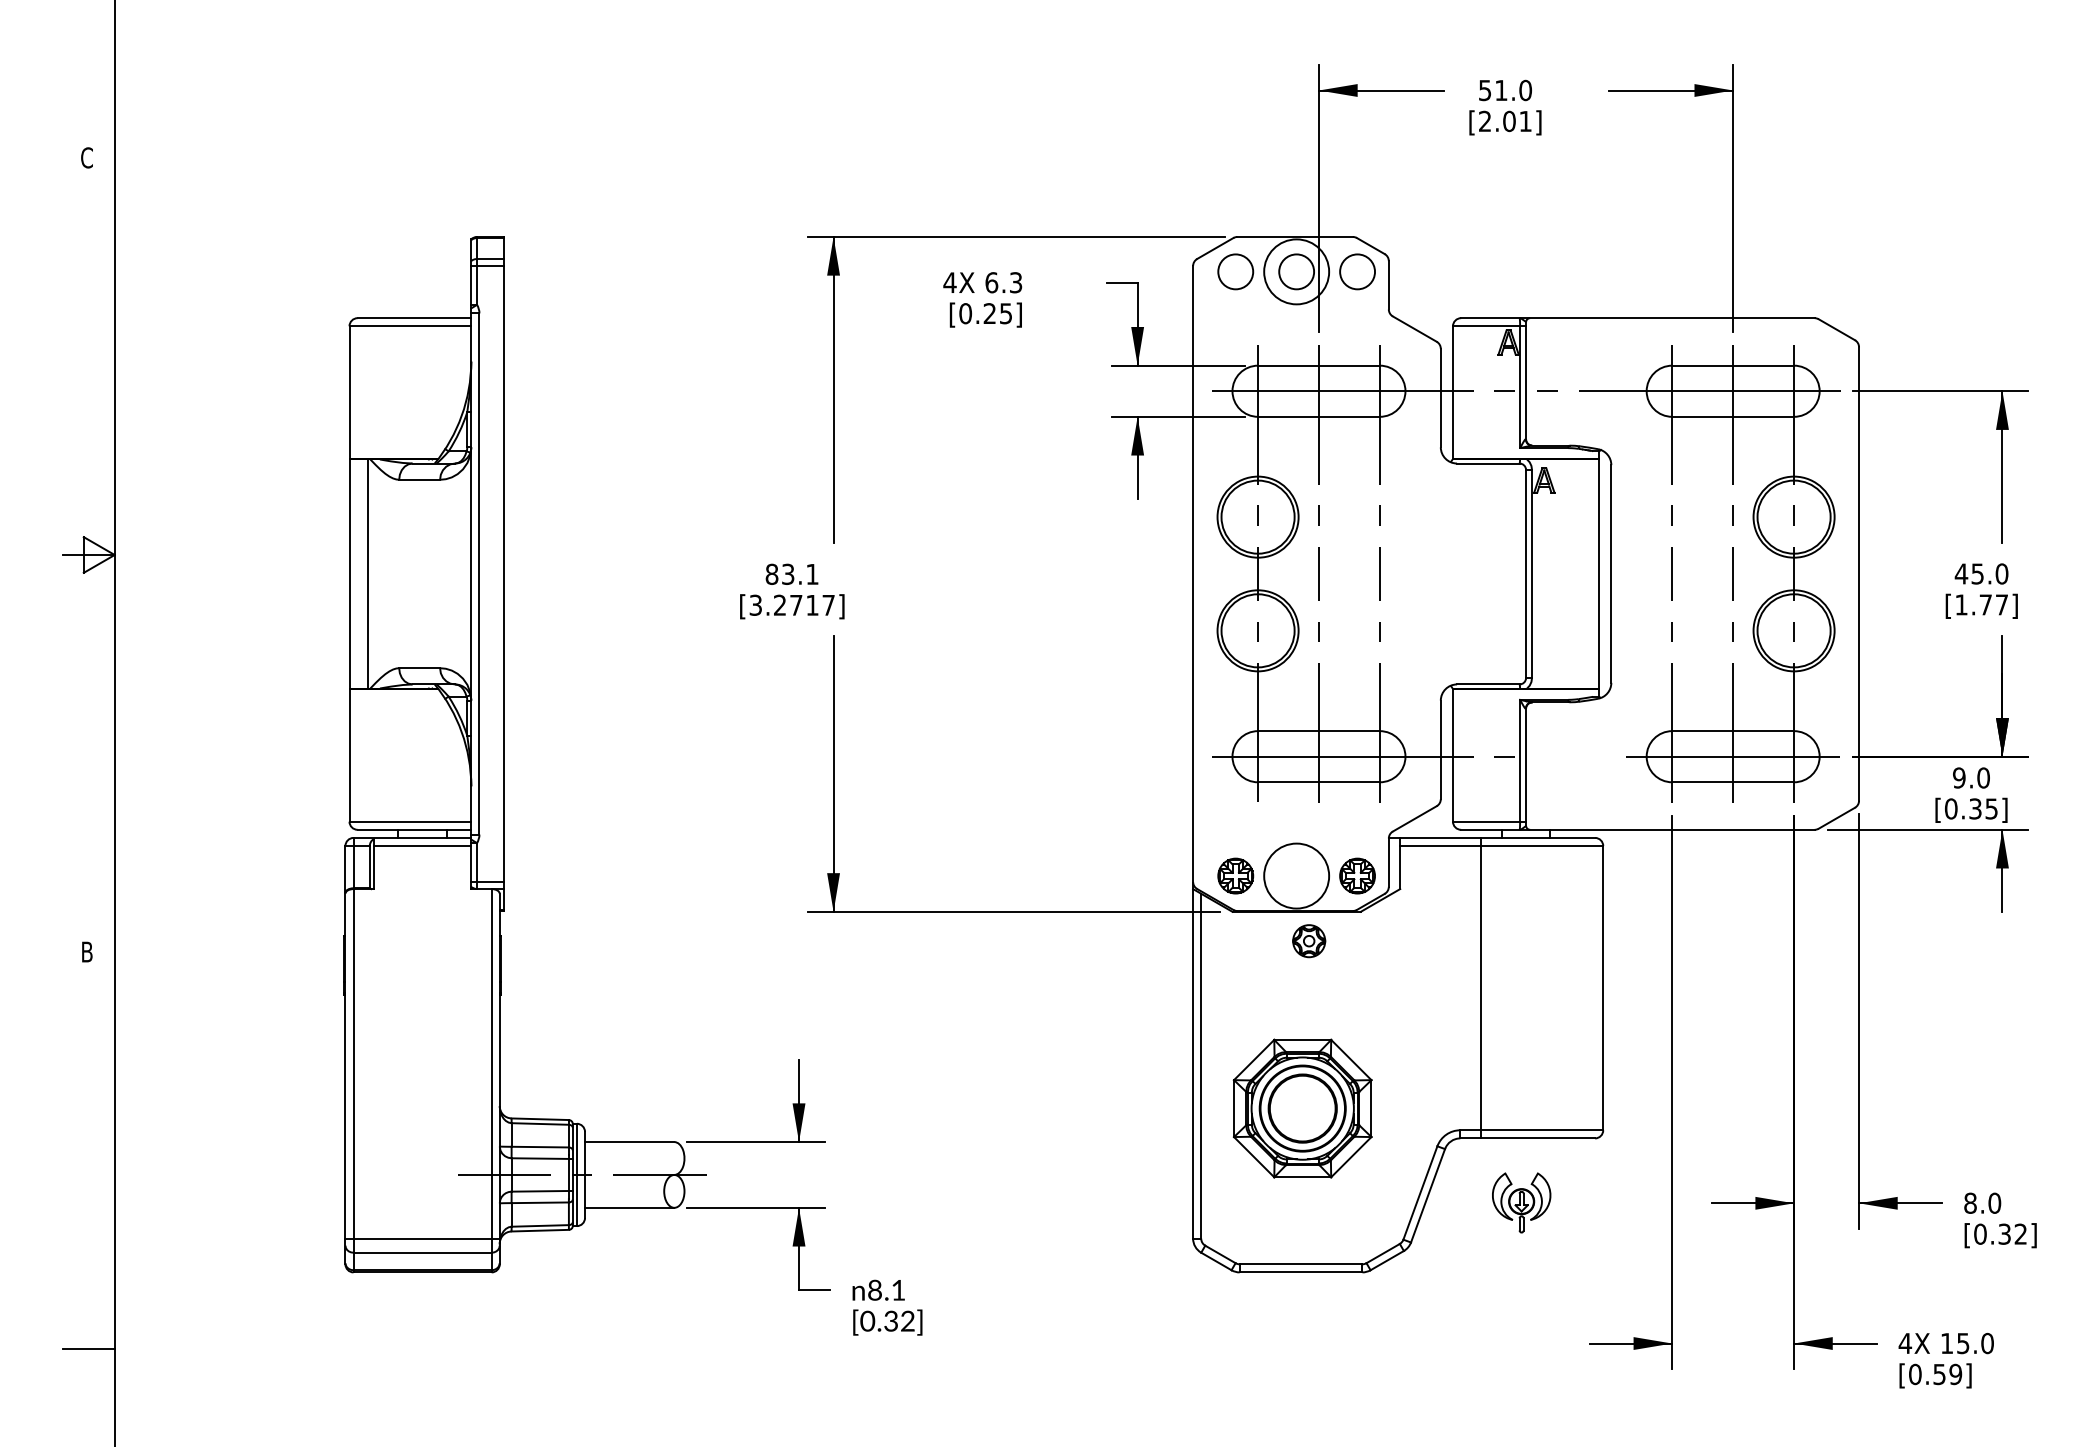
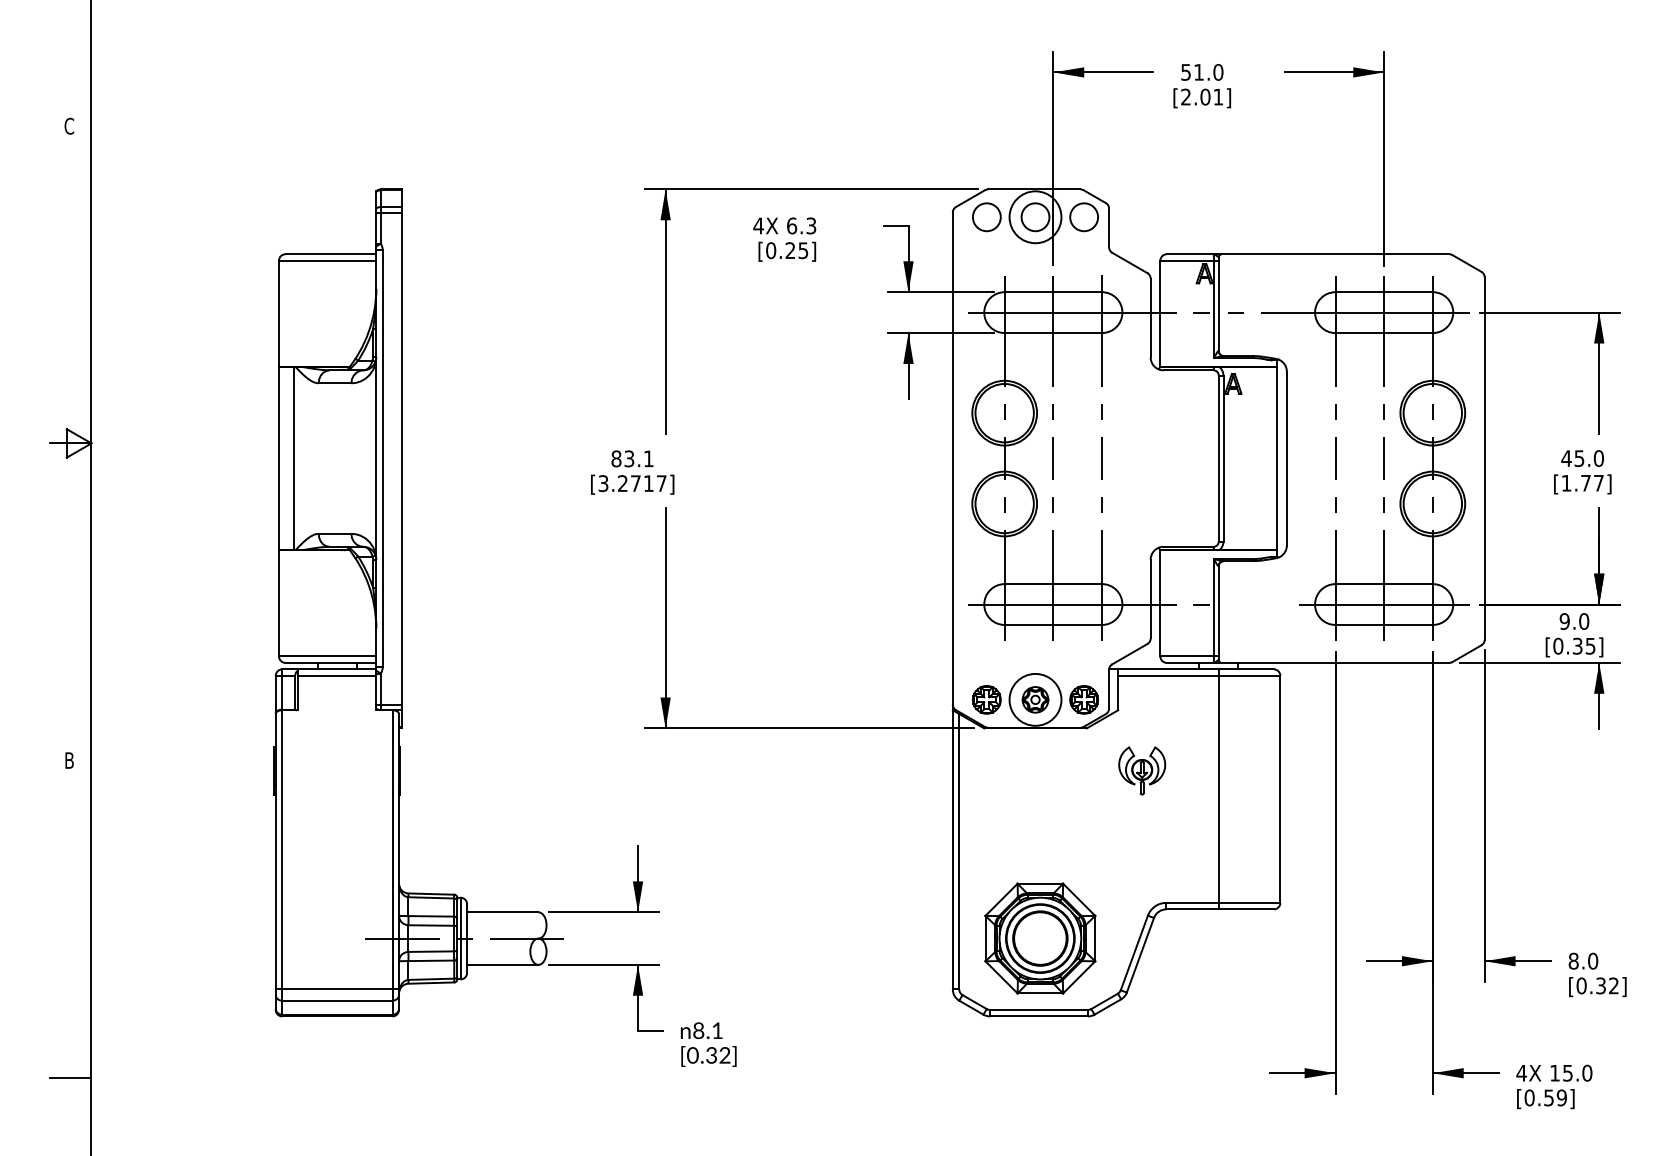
part: (1309, 940) -> (1035, 699), moved
line: (1480, 988) -> (1218, 789), moved
part: (1302, 1108) -> (1040, 938), moved
part: (1522, 1202) -> (1142, 770), moved

